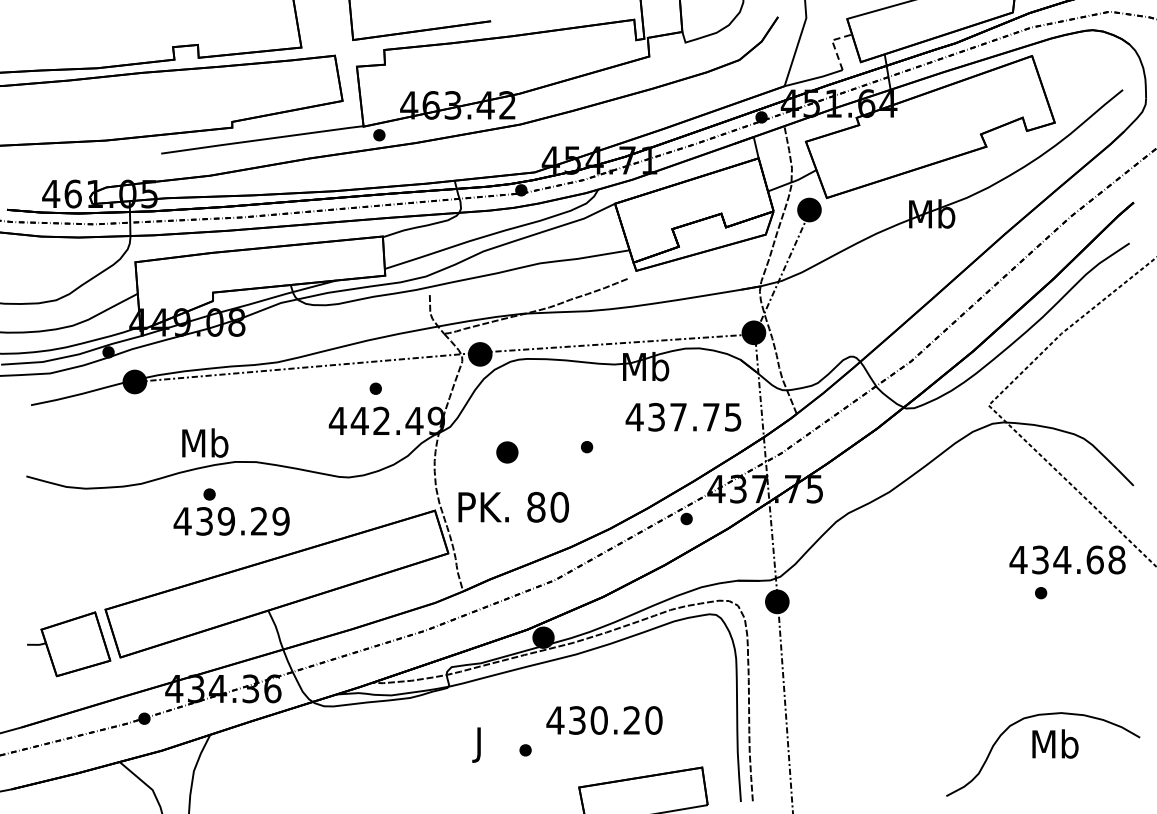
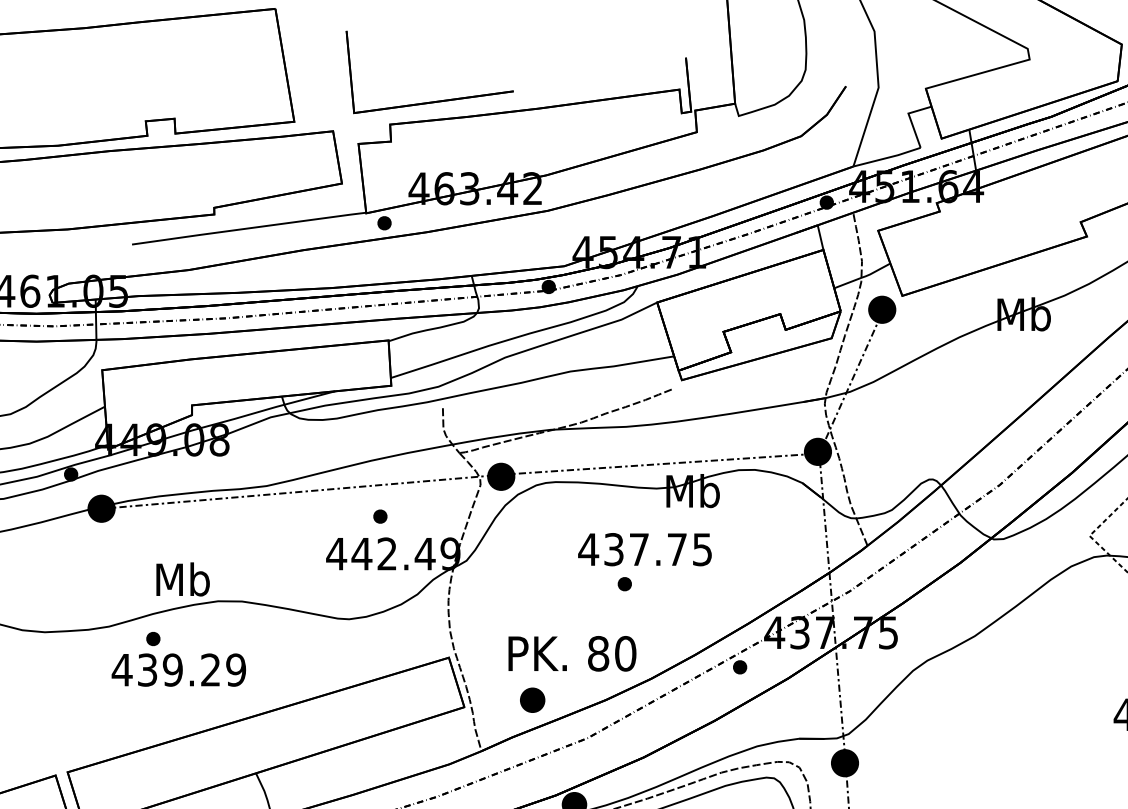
line: (833, 45) -> (910, 119), dashed -> solid
text: (683, 417) -> (645, 549), moved
part: (507, 452) -> (532, 700), moved
text: (513, 506) -> (572, 652), moved
text: (231, 511) -> (178, 658), moved

